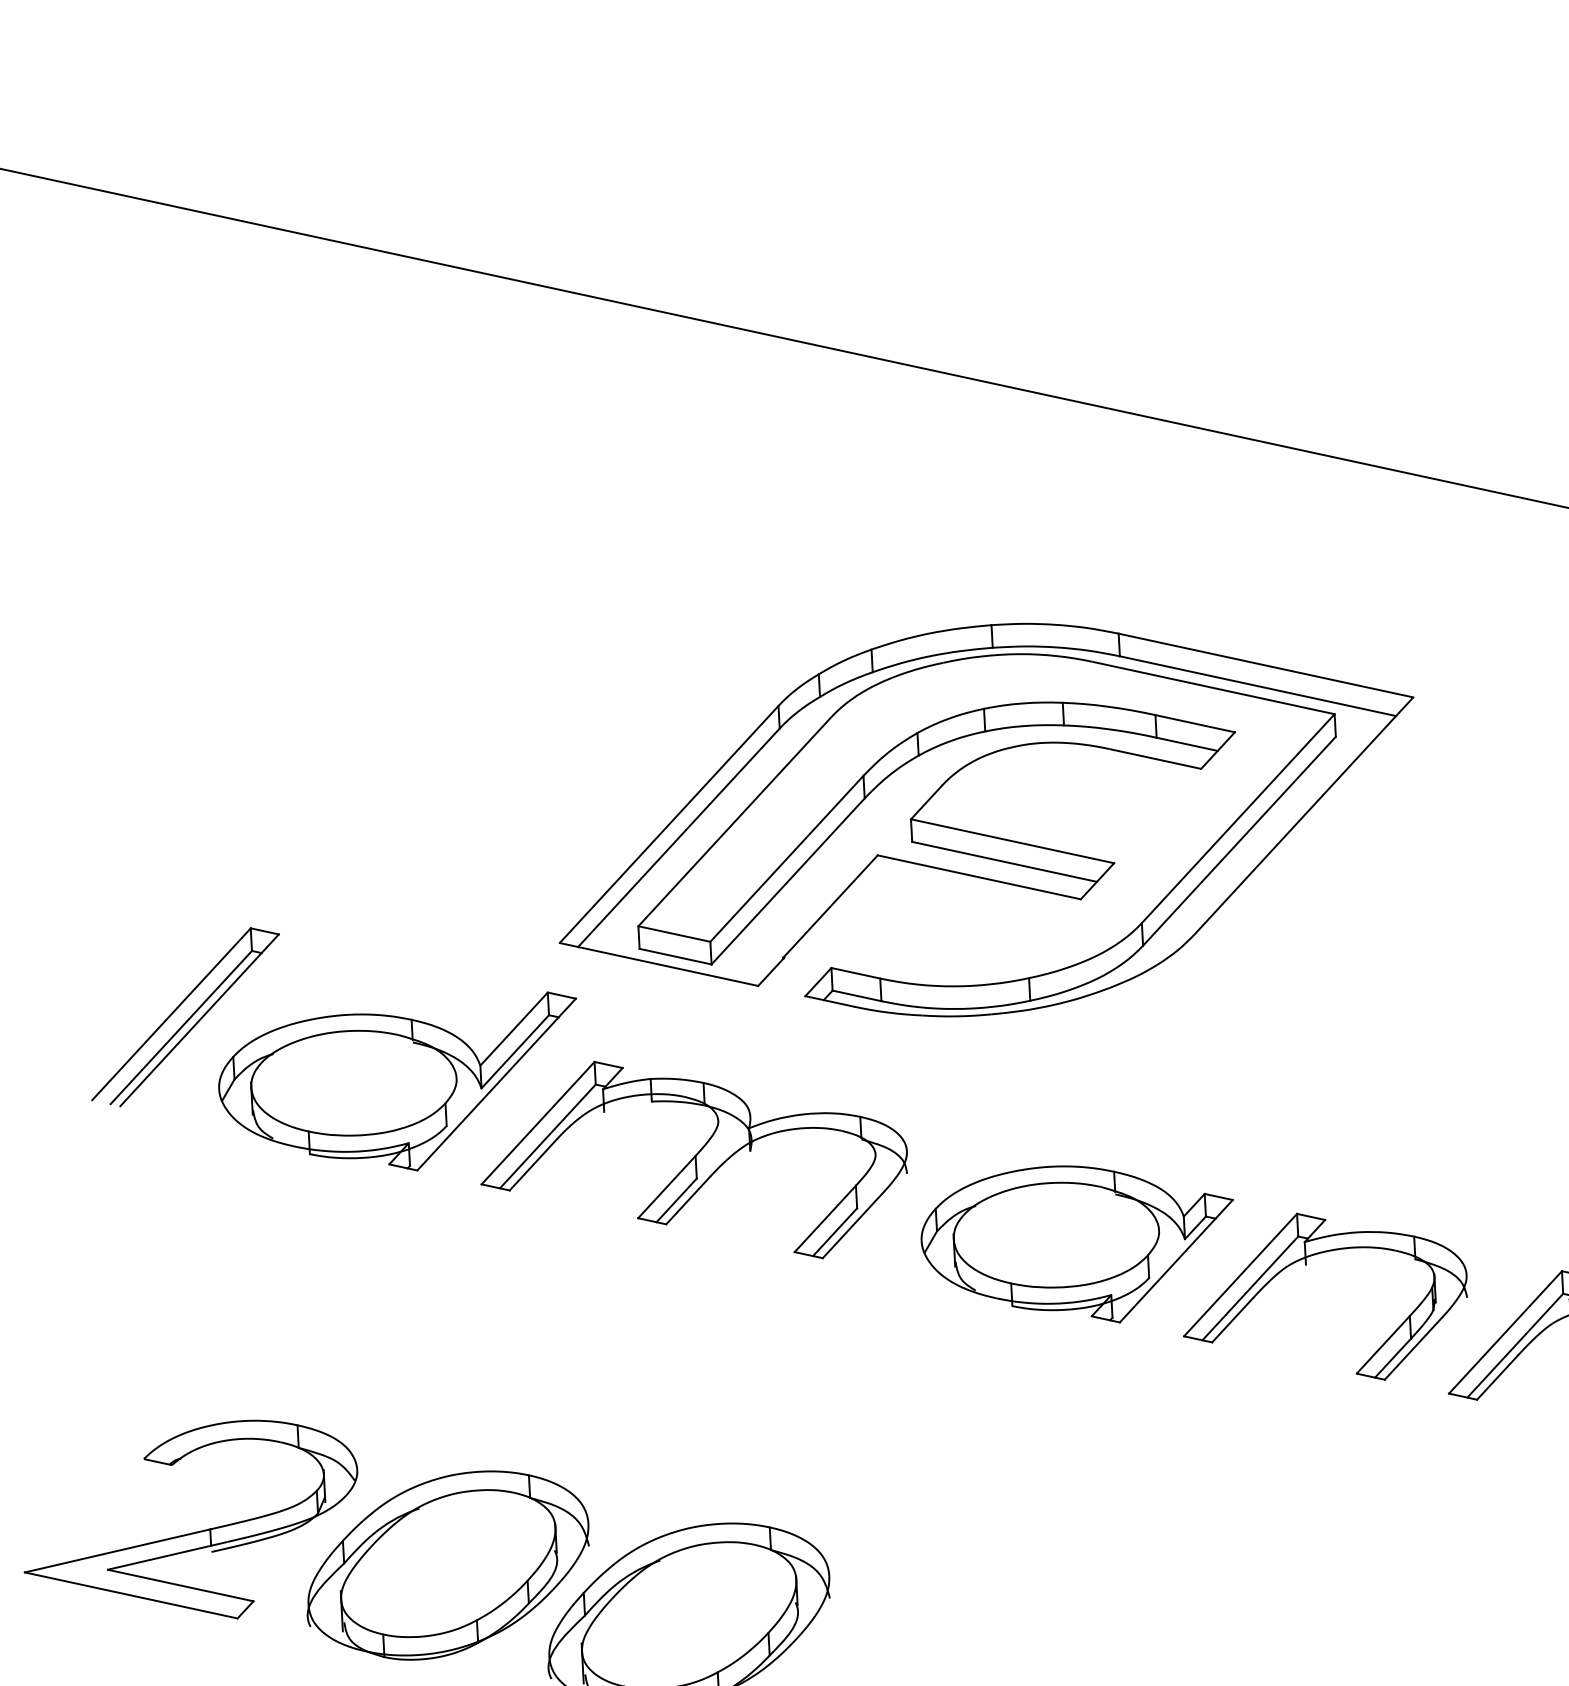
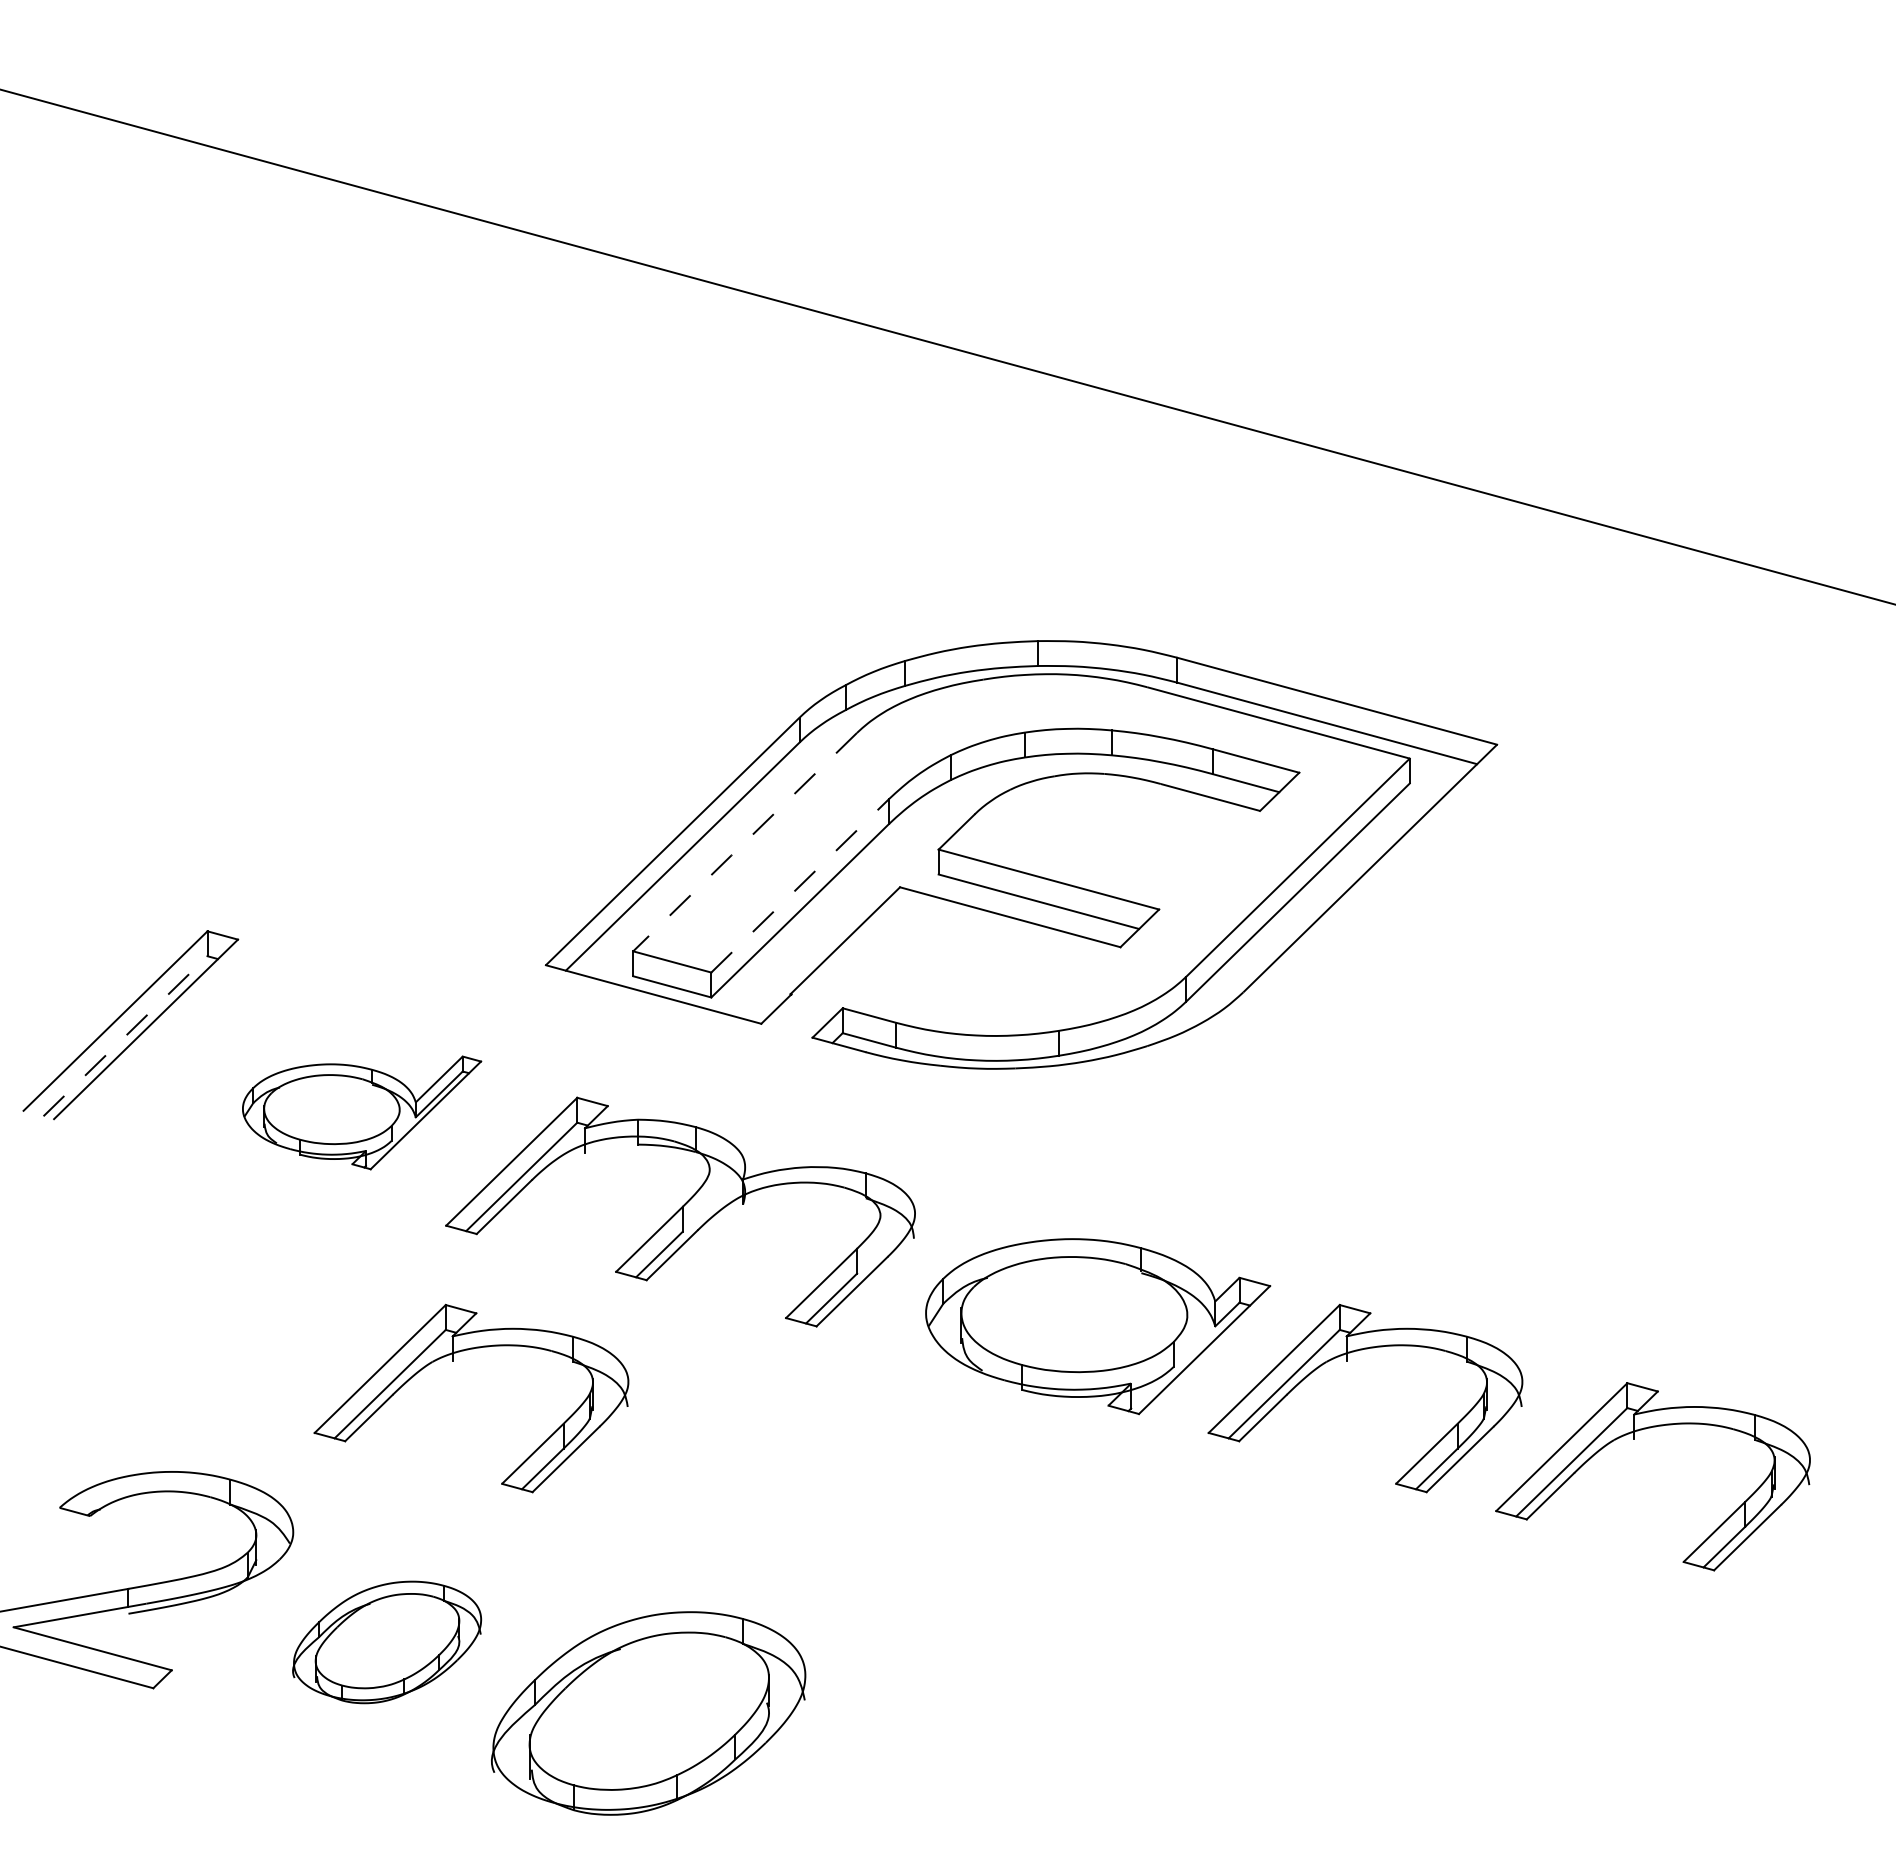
line: (734, 822) -> (744, 842), solid -> dashed
line: (787, 858) -> (800, 885), solid -> dashed
line: (181, 1027) -> (125, 1036), solid -> dashed
part: (399, 1085) -> (361, 1112), size x0.6
part: (494, 1307) -> (453, 1361), added
part: (447, 1565) -> (386, 1642), size x0.6

